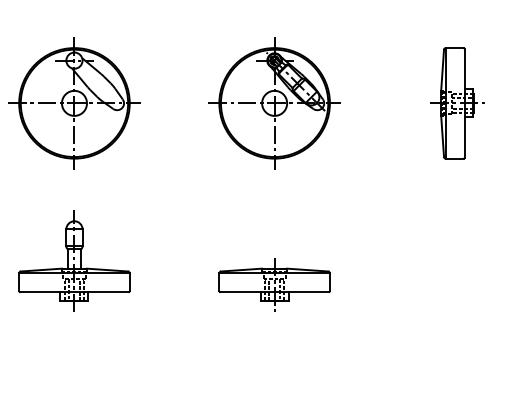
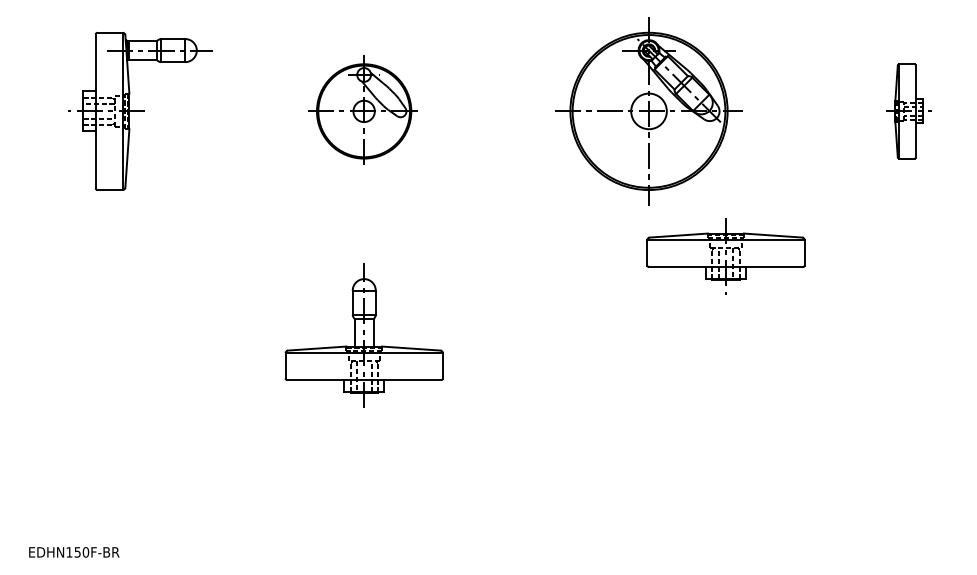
part: (73, 103) -> (363, 111), size x0.6
part: (457, 103) -> (909, 111), size x0.6
part: (274, 284) -> (725, 256), moved

